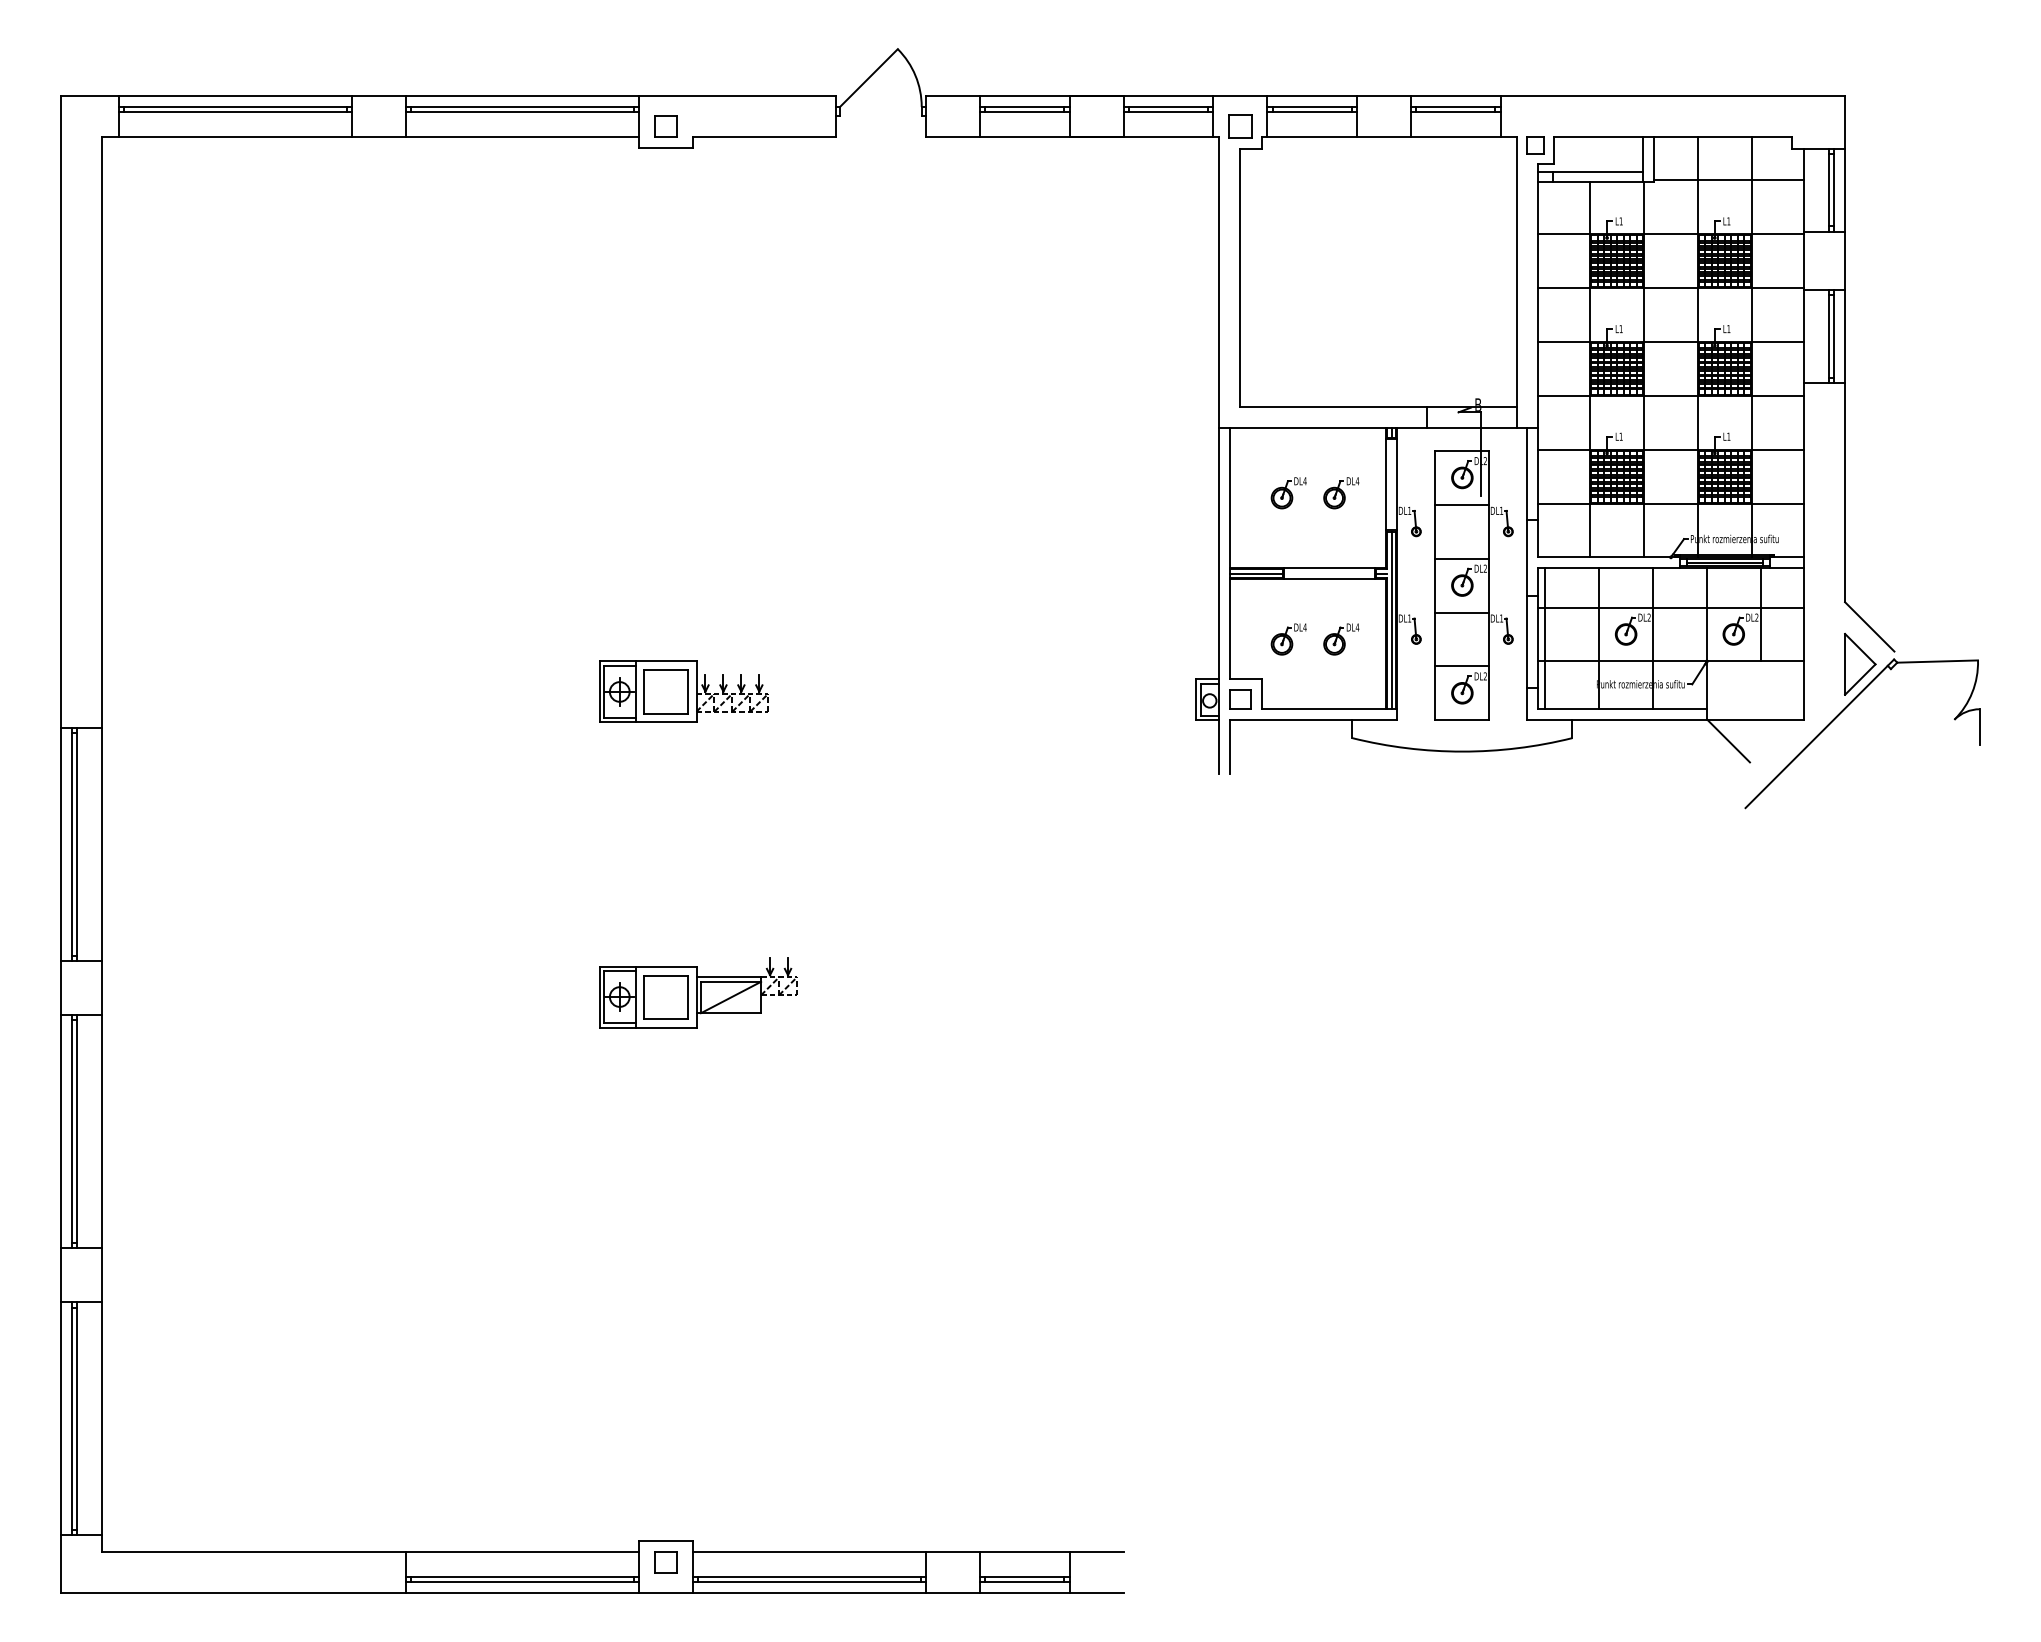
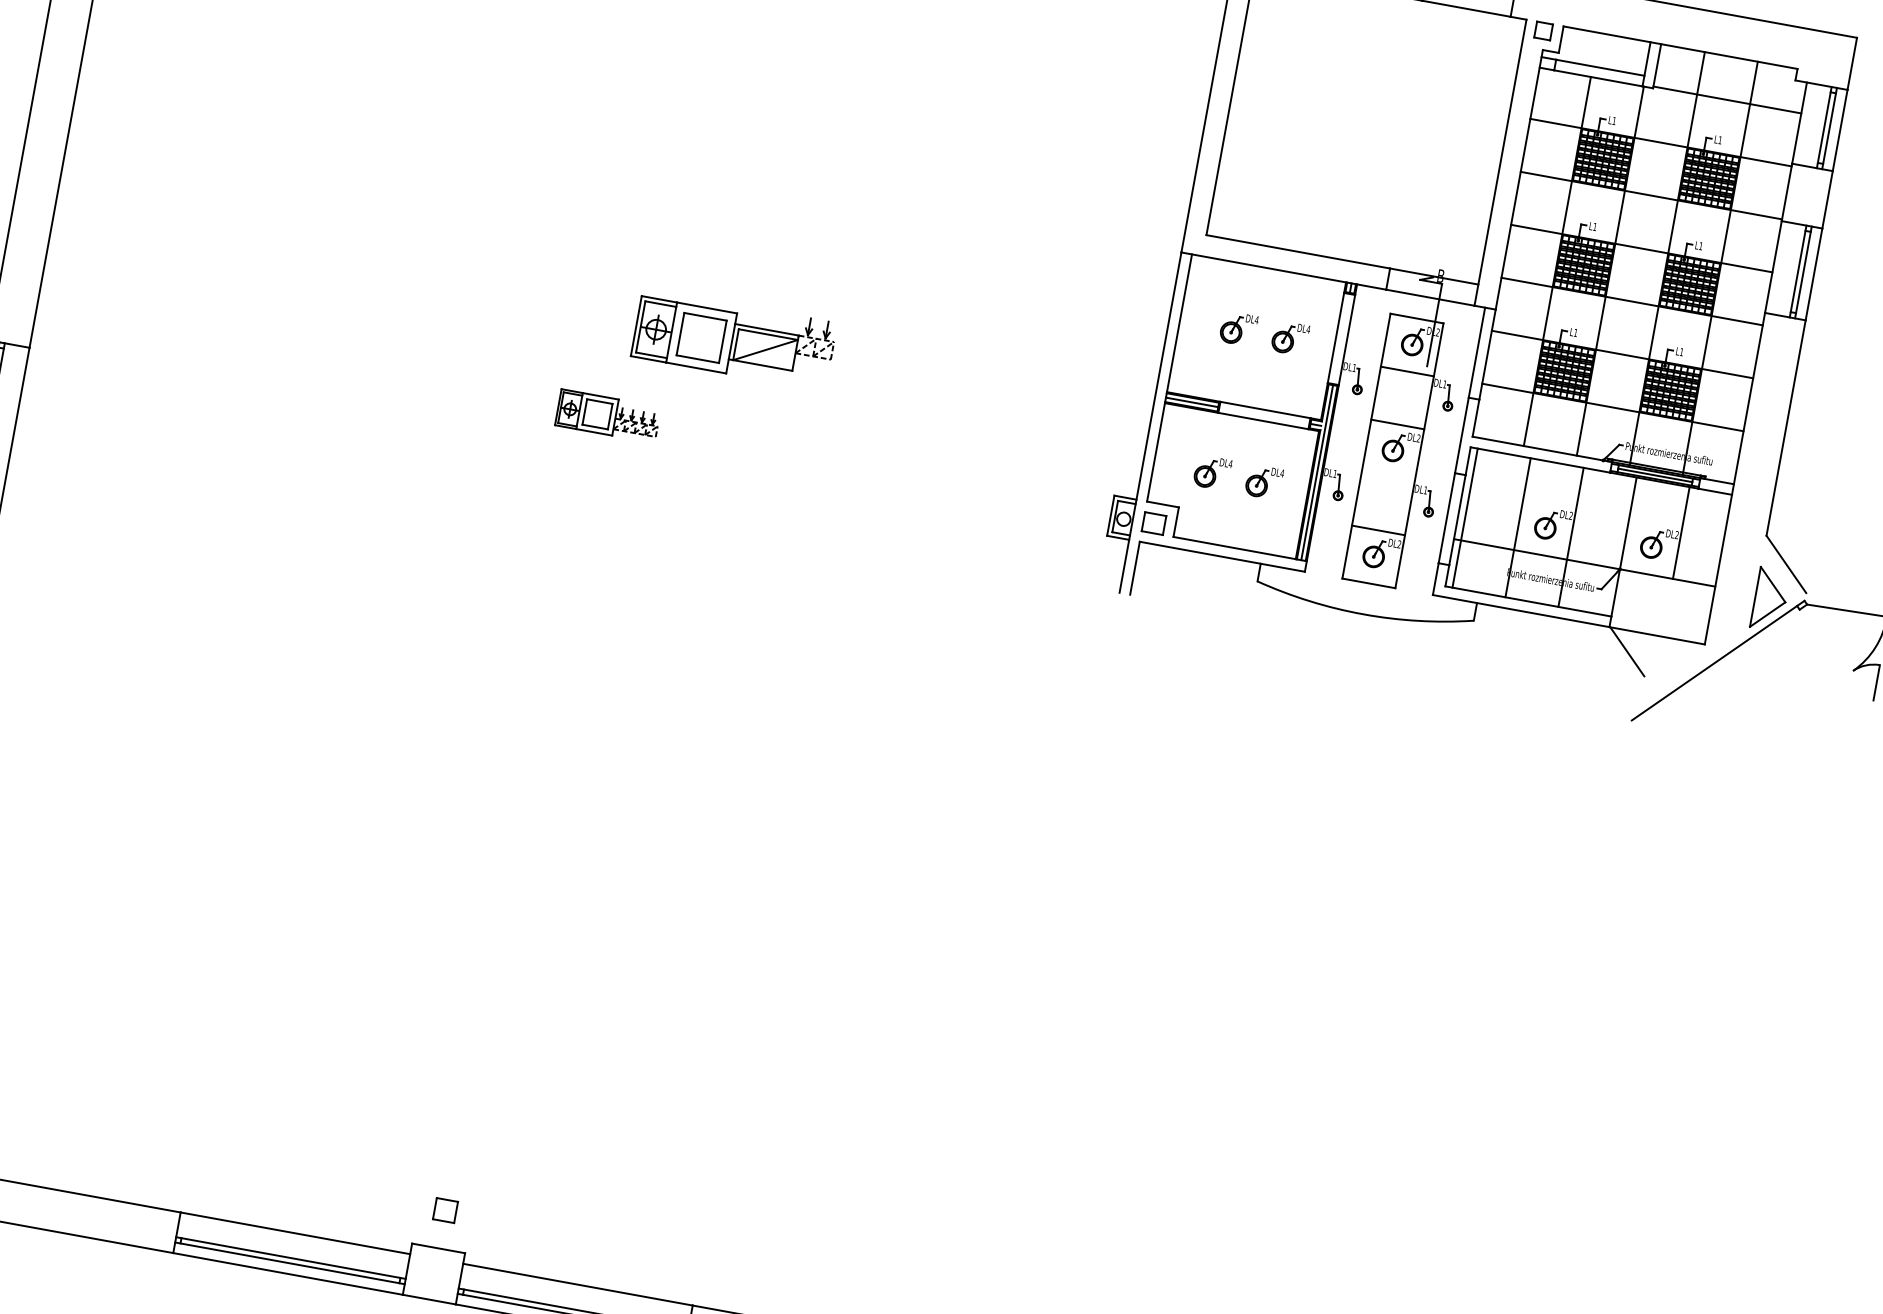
line: (1670, 607) -> (1593, 509), removed
line: (1462, 612) -> (1388, 477), removed
part: (683, 691) -> (607, 415), size x0.6
part: (698, 992) -> (734, 339), moved
part: (665, 1562) -> (444, 1210), moved

